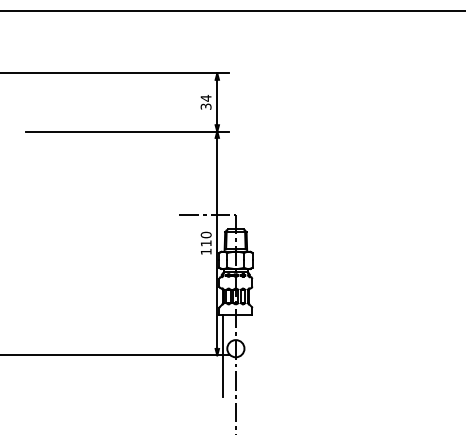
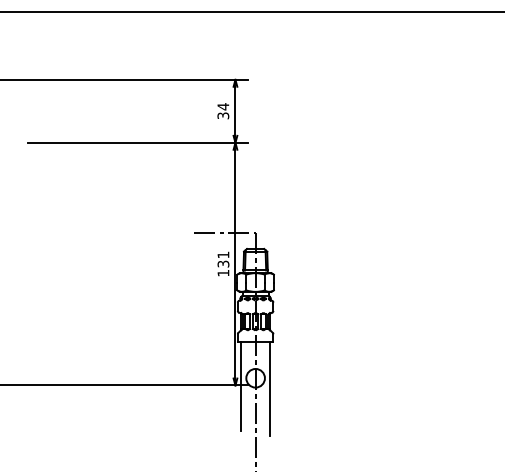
text: (206, 239) -> (223, 259), 110 -> 131
line: (249, 359) -> (270, 389), added

